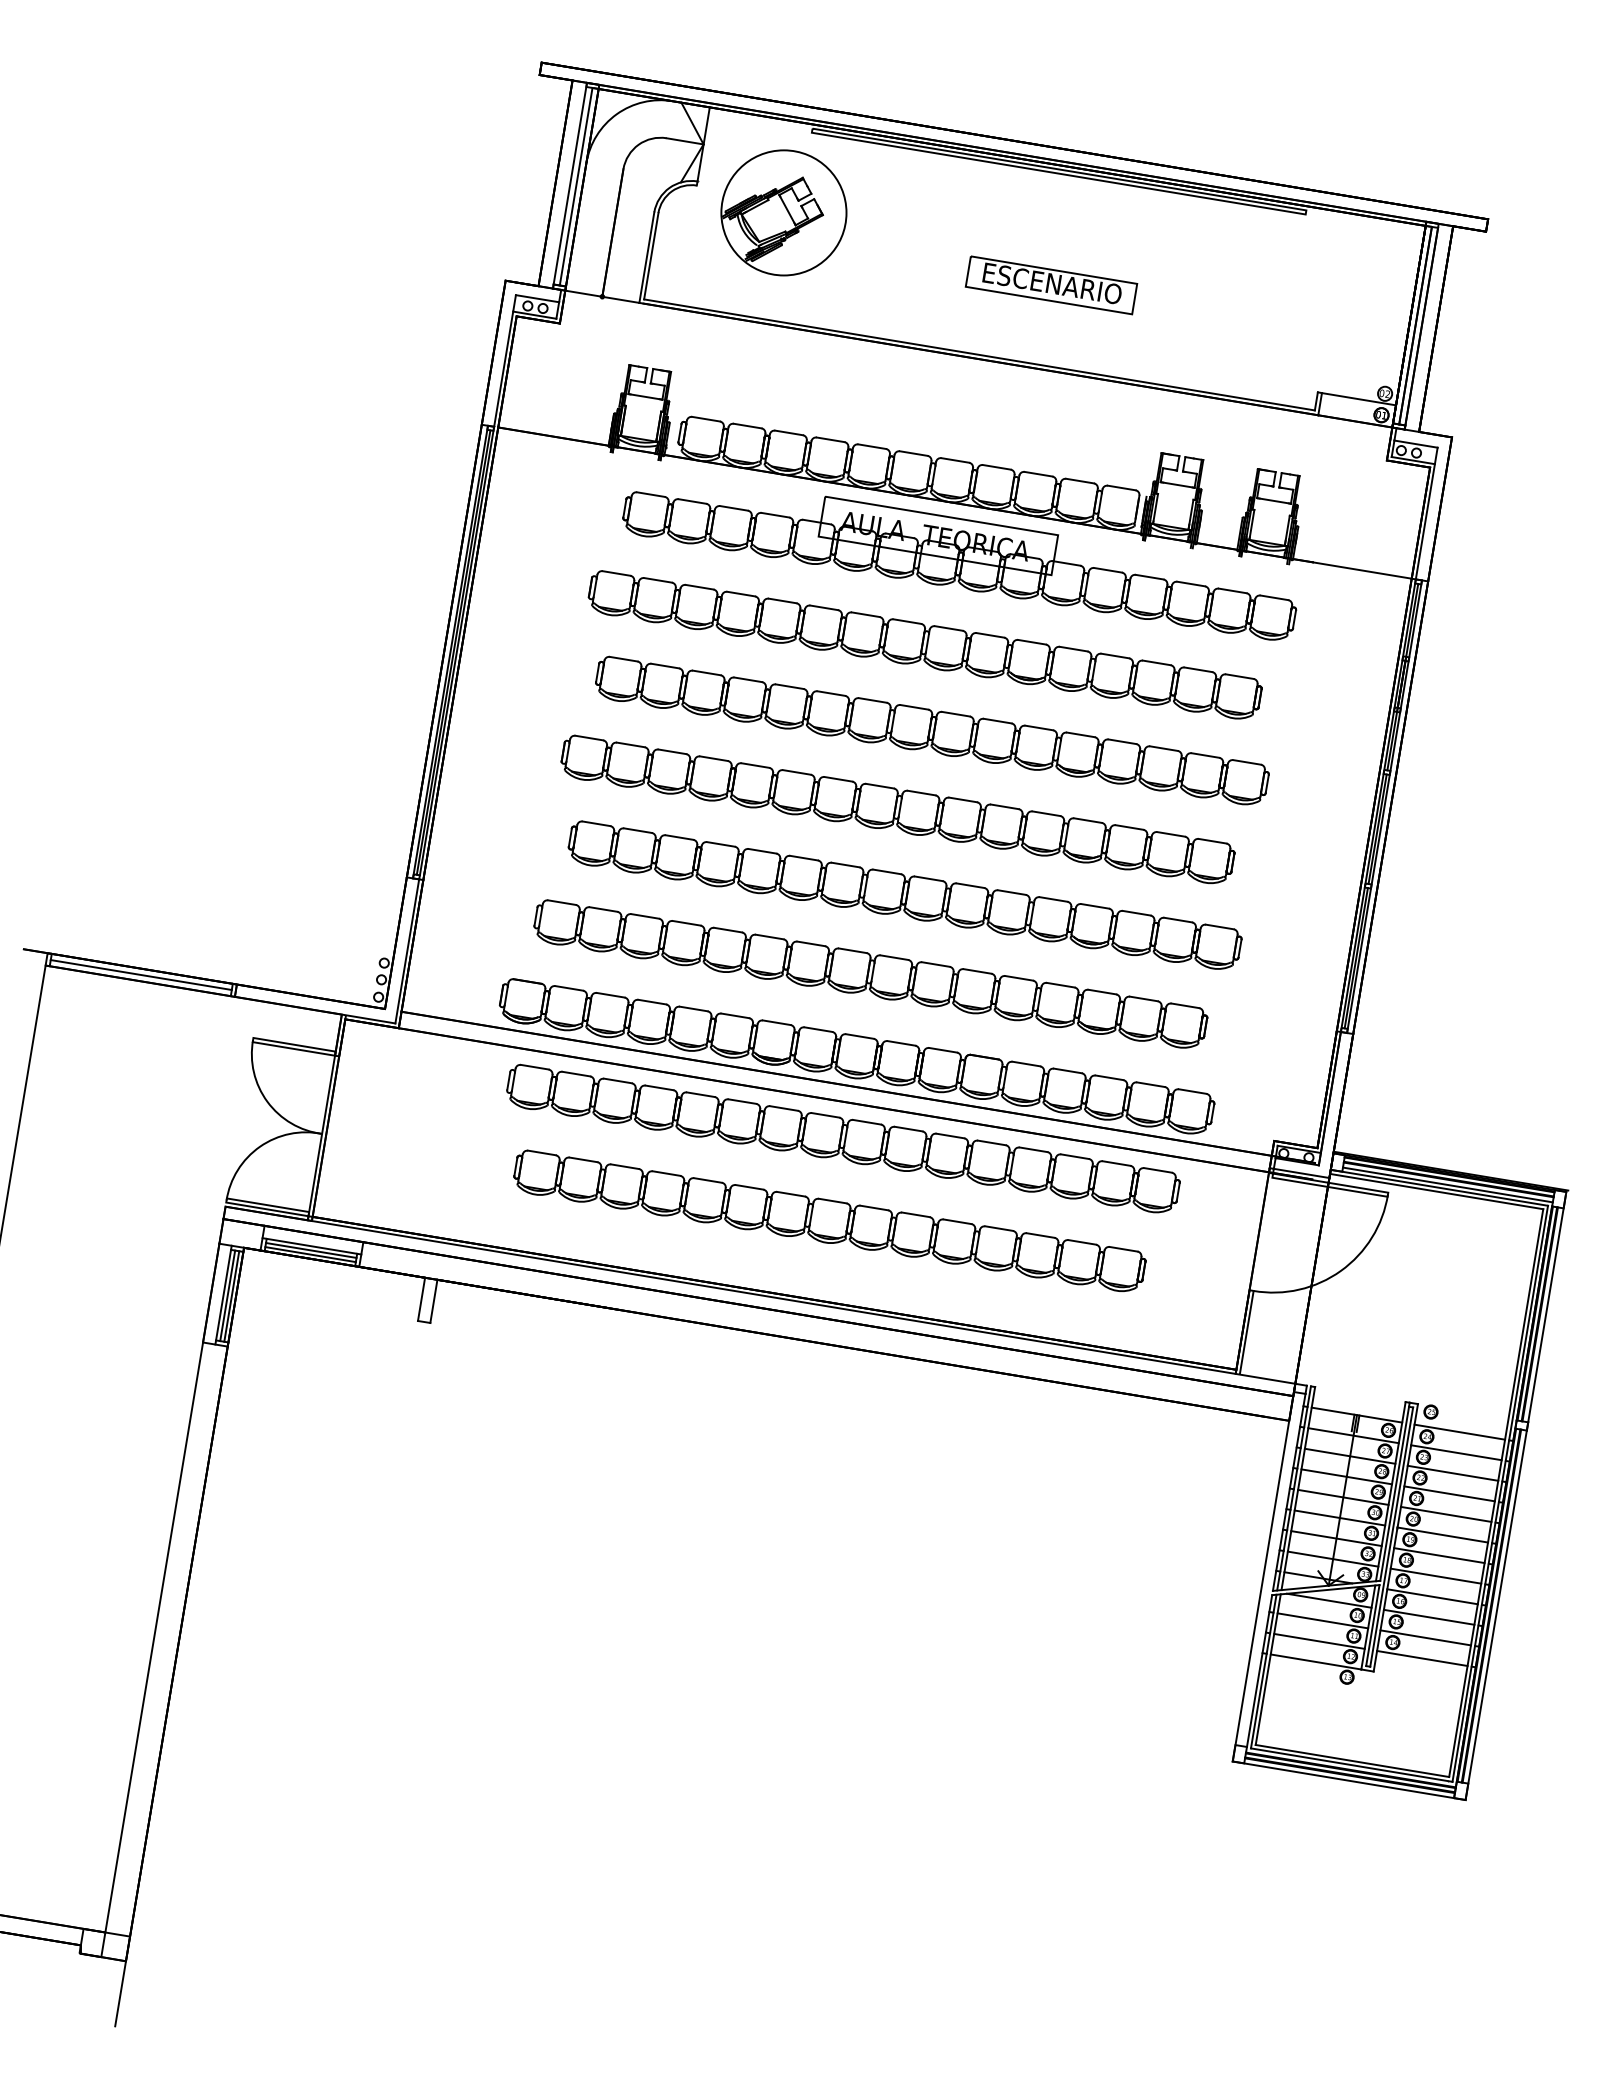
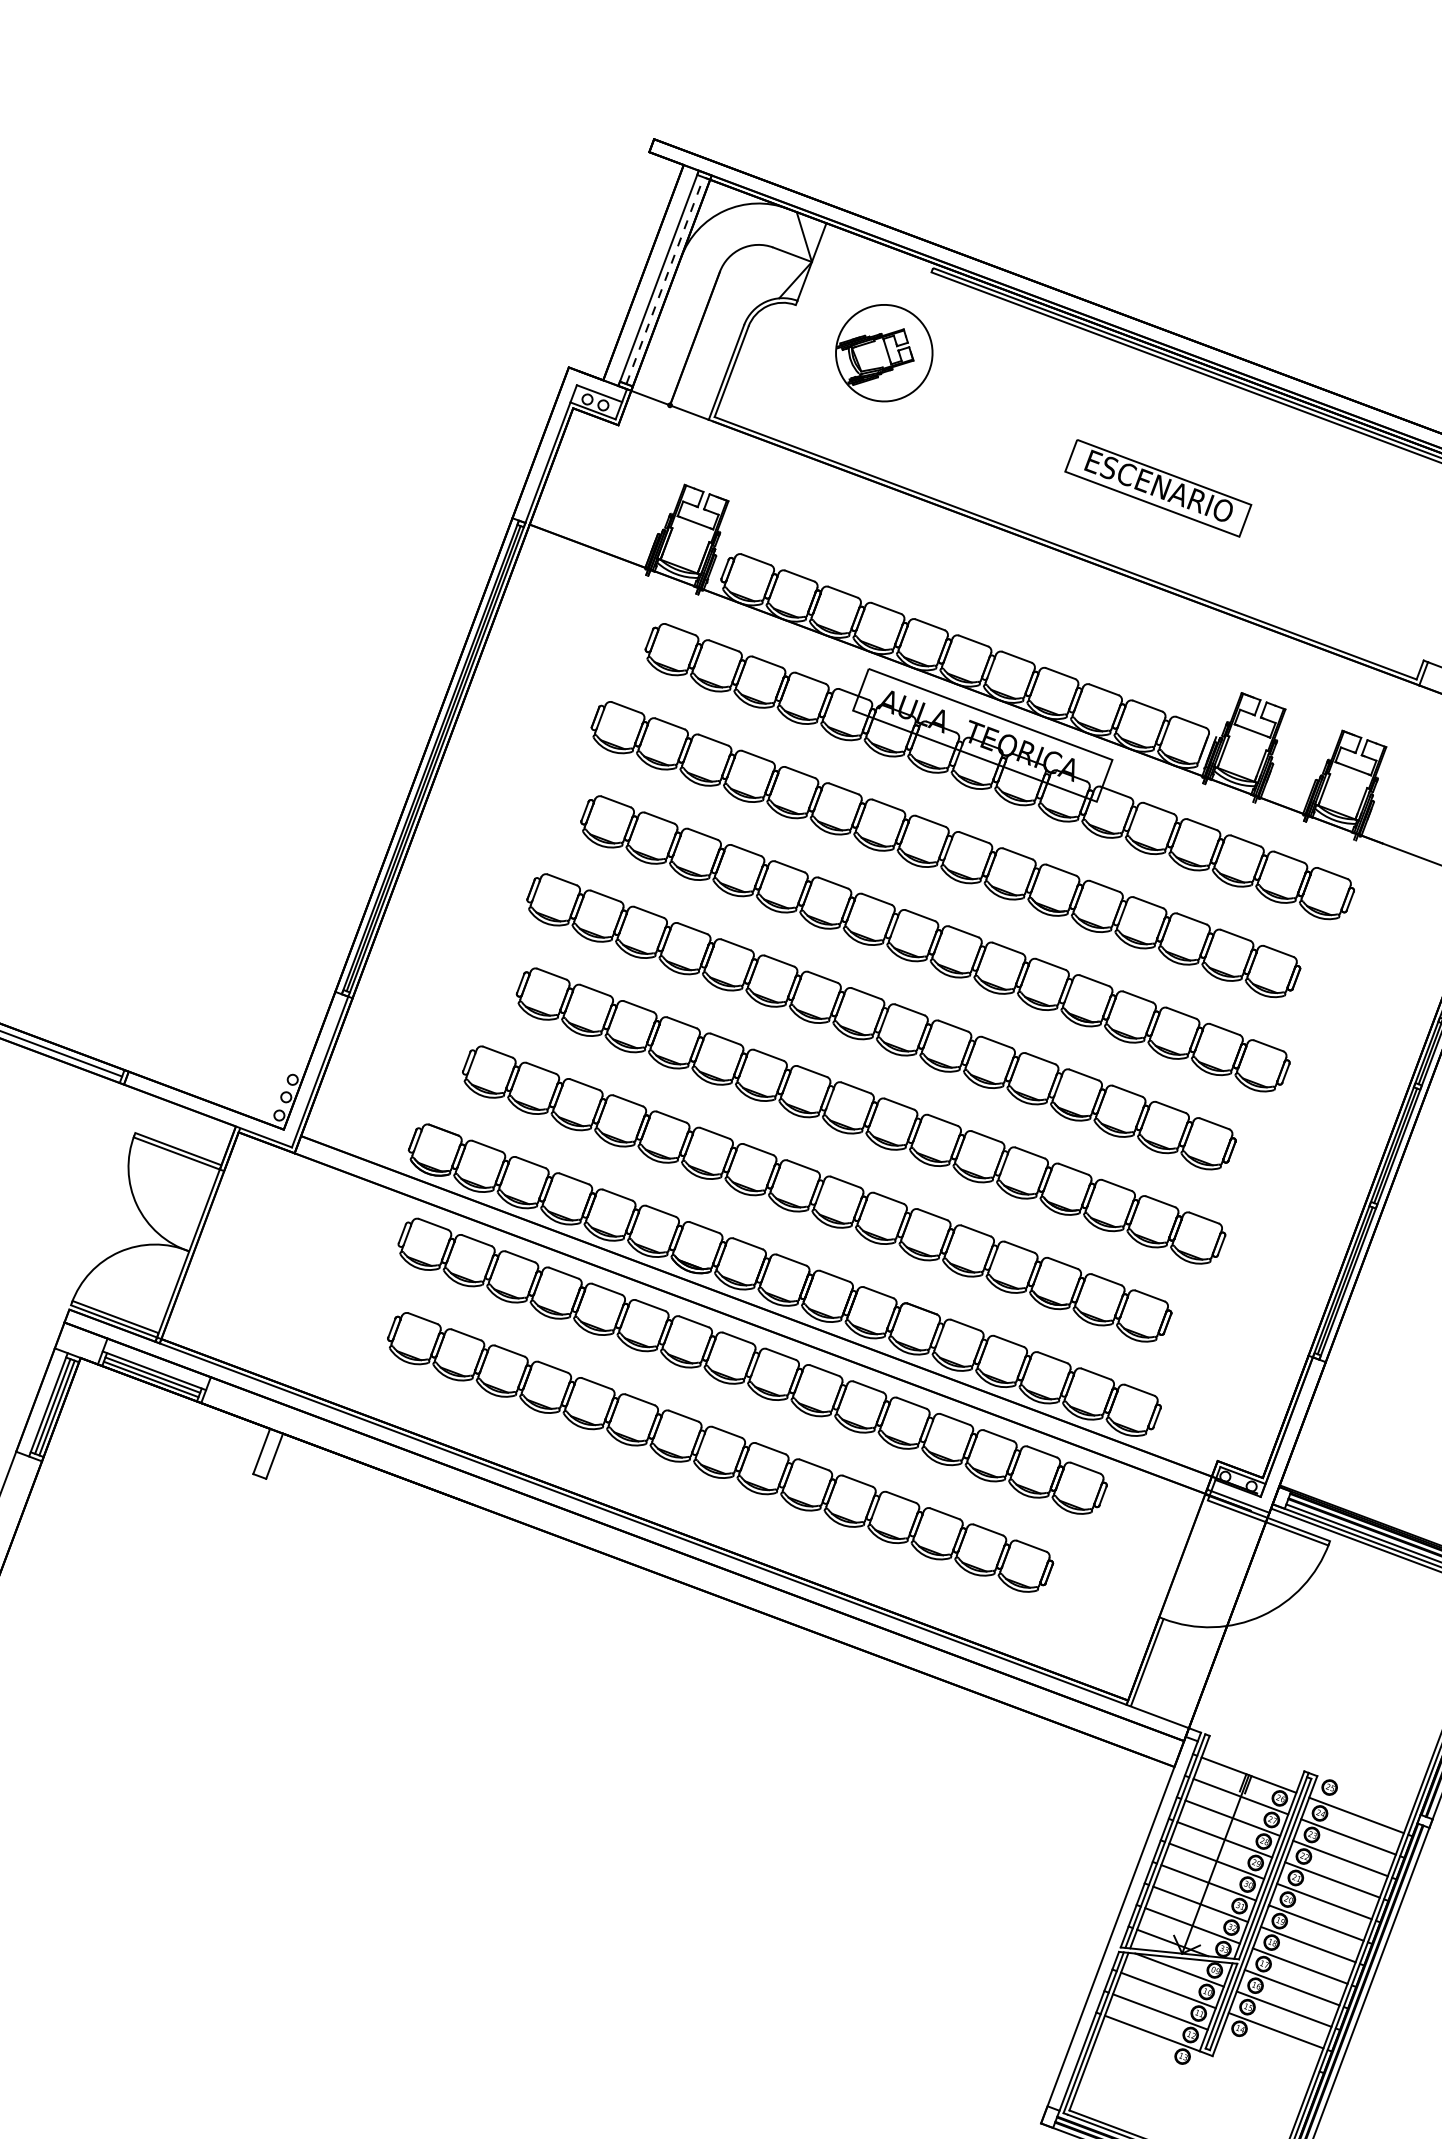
line: (576, 186) -> (665, 280), solid -> dashed
part: (783, 212) -> (883, 352), size x0.7
line: (1422, 1657) -> (1268, 2051), removed

